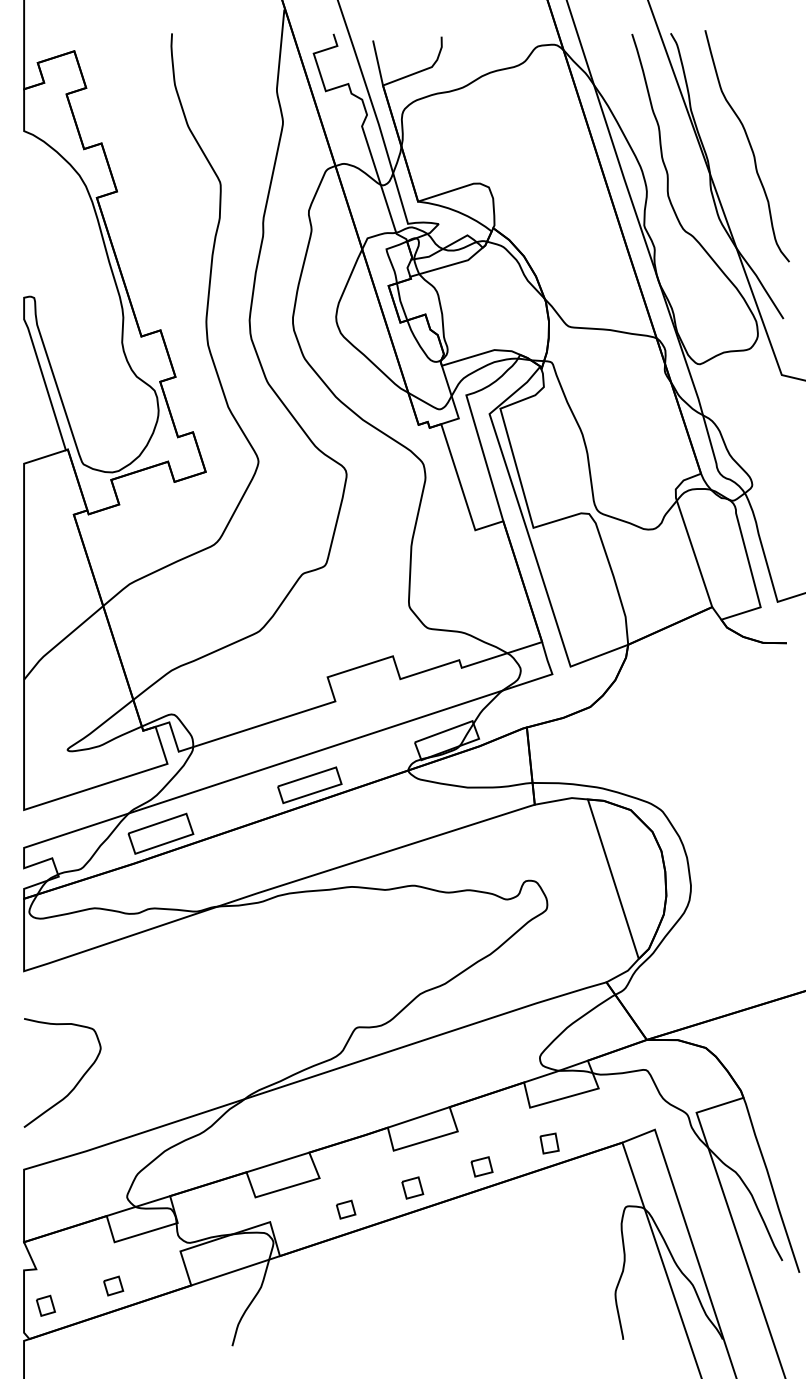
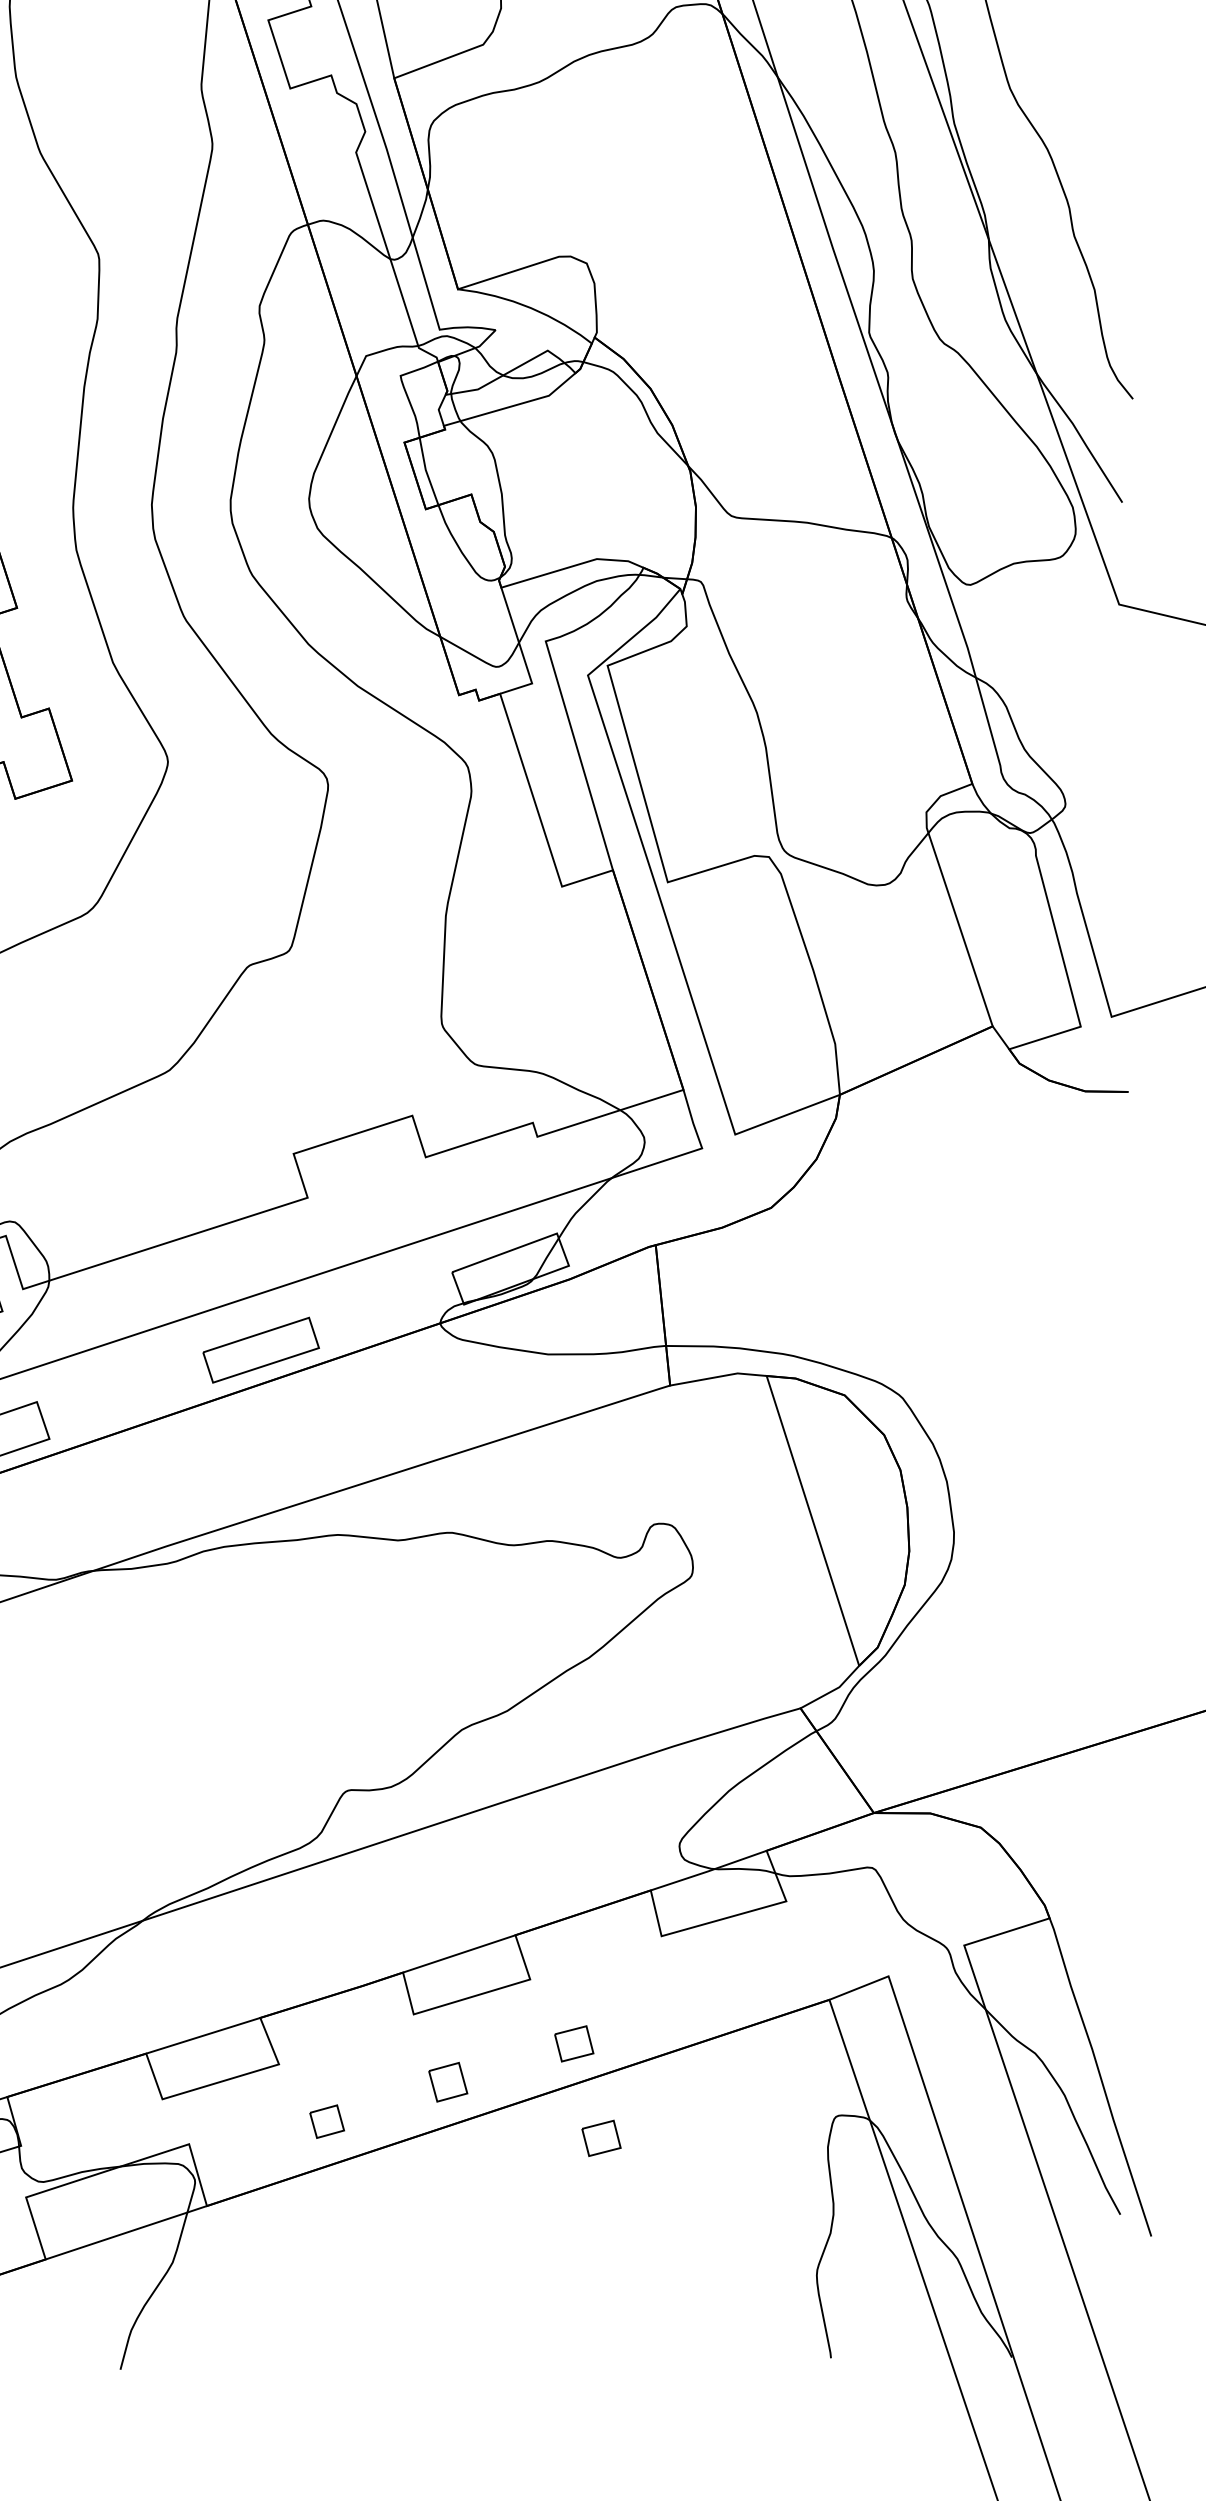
part: (549, 1143) -> (696, 2001), removed
part: (496, 1218) -> (600, 2137), added

